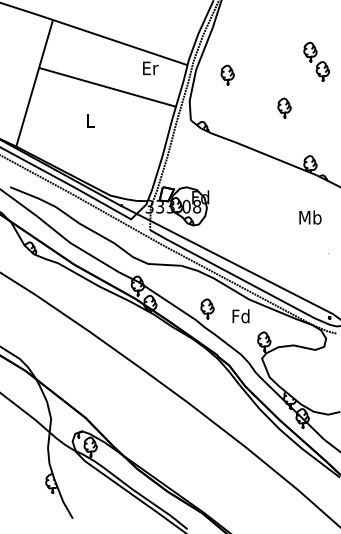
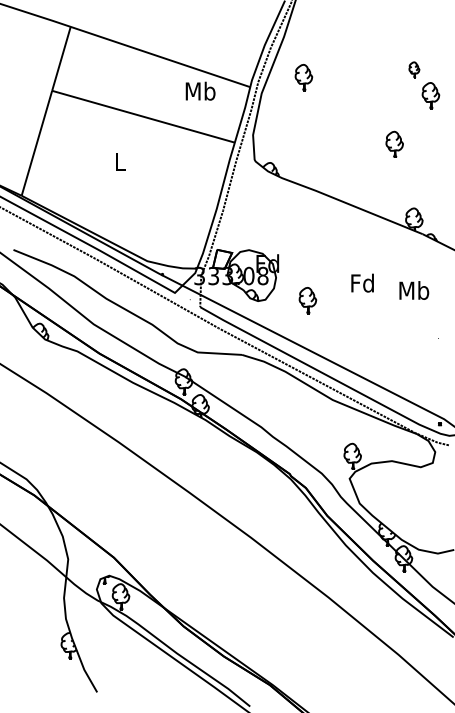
part: (310, 51) -> (414, 69), size x0.6
text: (150, 67) -> (200, 90), Er -> Mb
part: (227, 75) -> (303, 77), moved
part: (284, 107) -> (394, 143), moved
part: (207, 308) -> (307, 300), moved
text: (240, 315) -> (362, 282), moved

